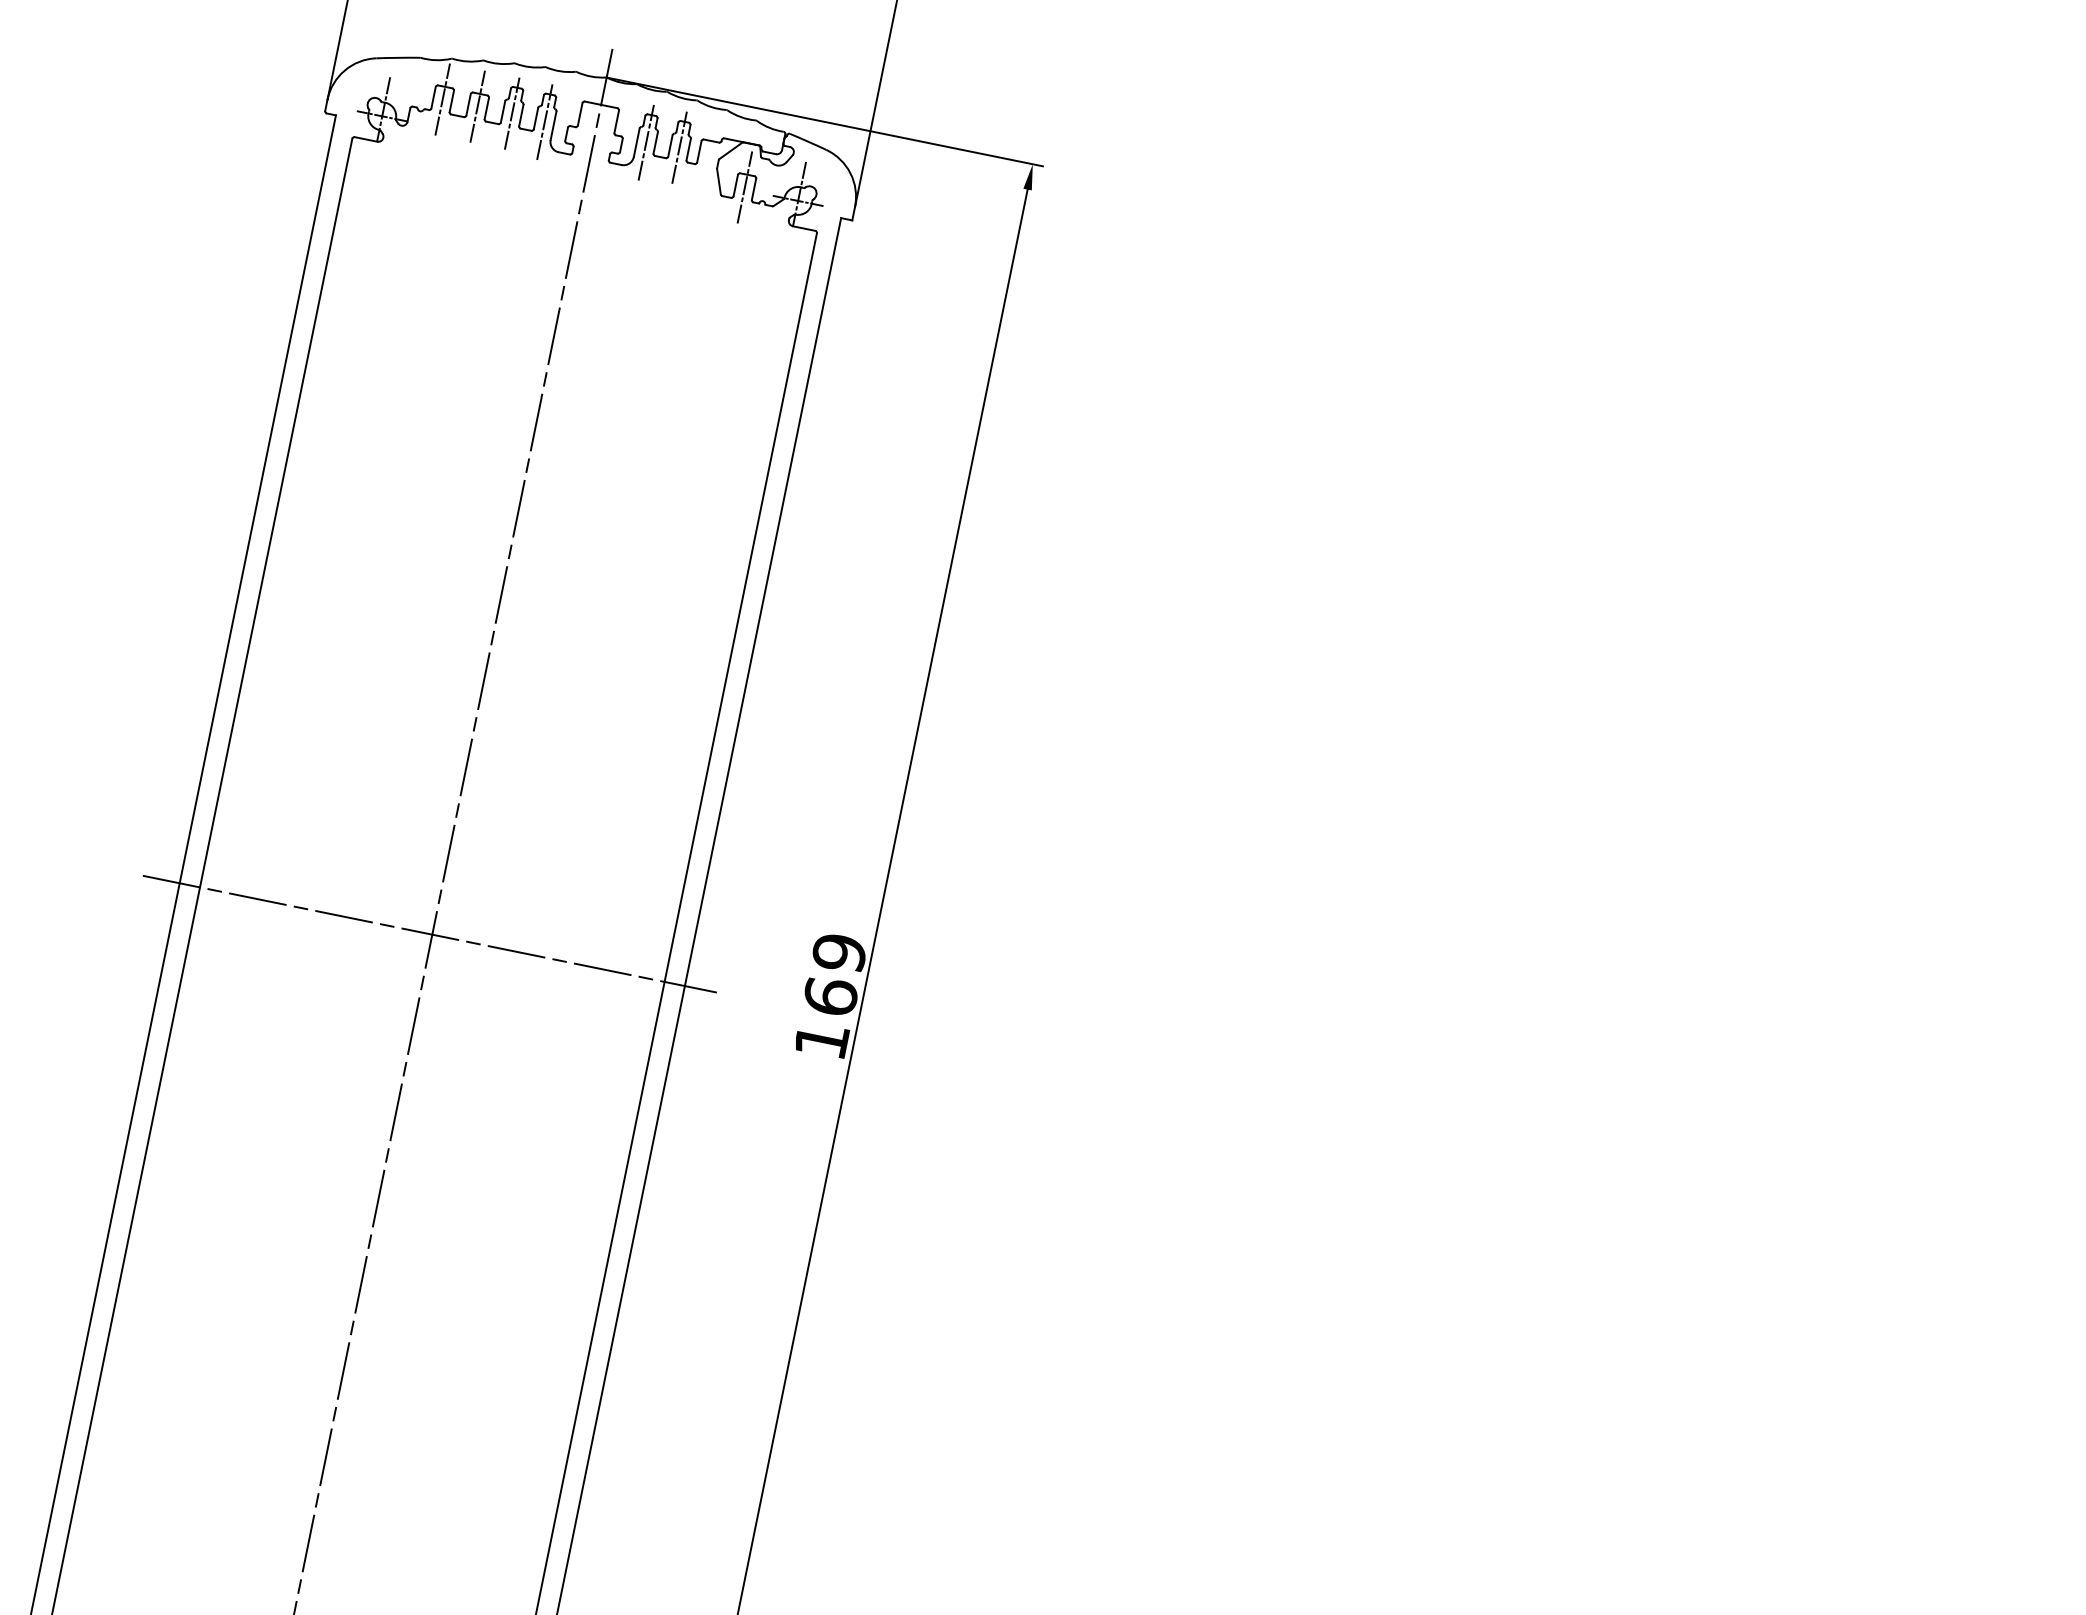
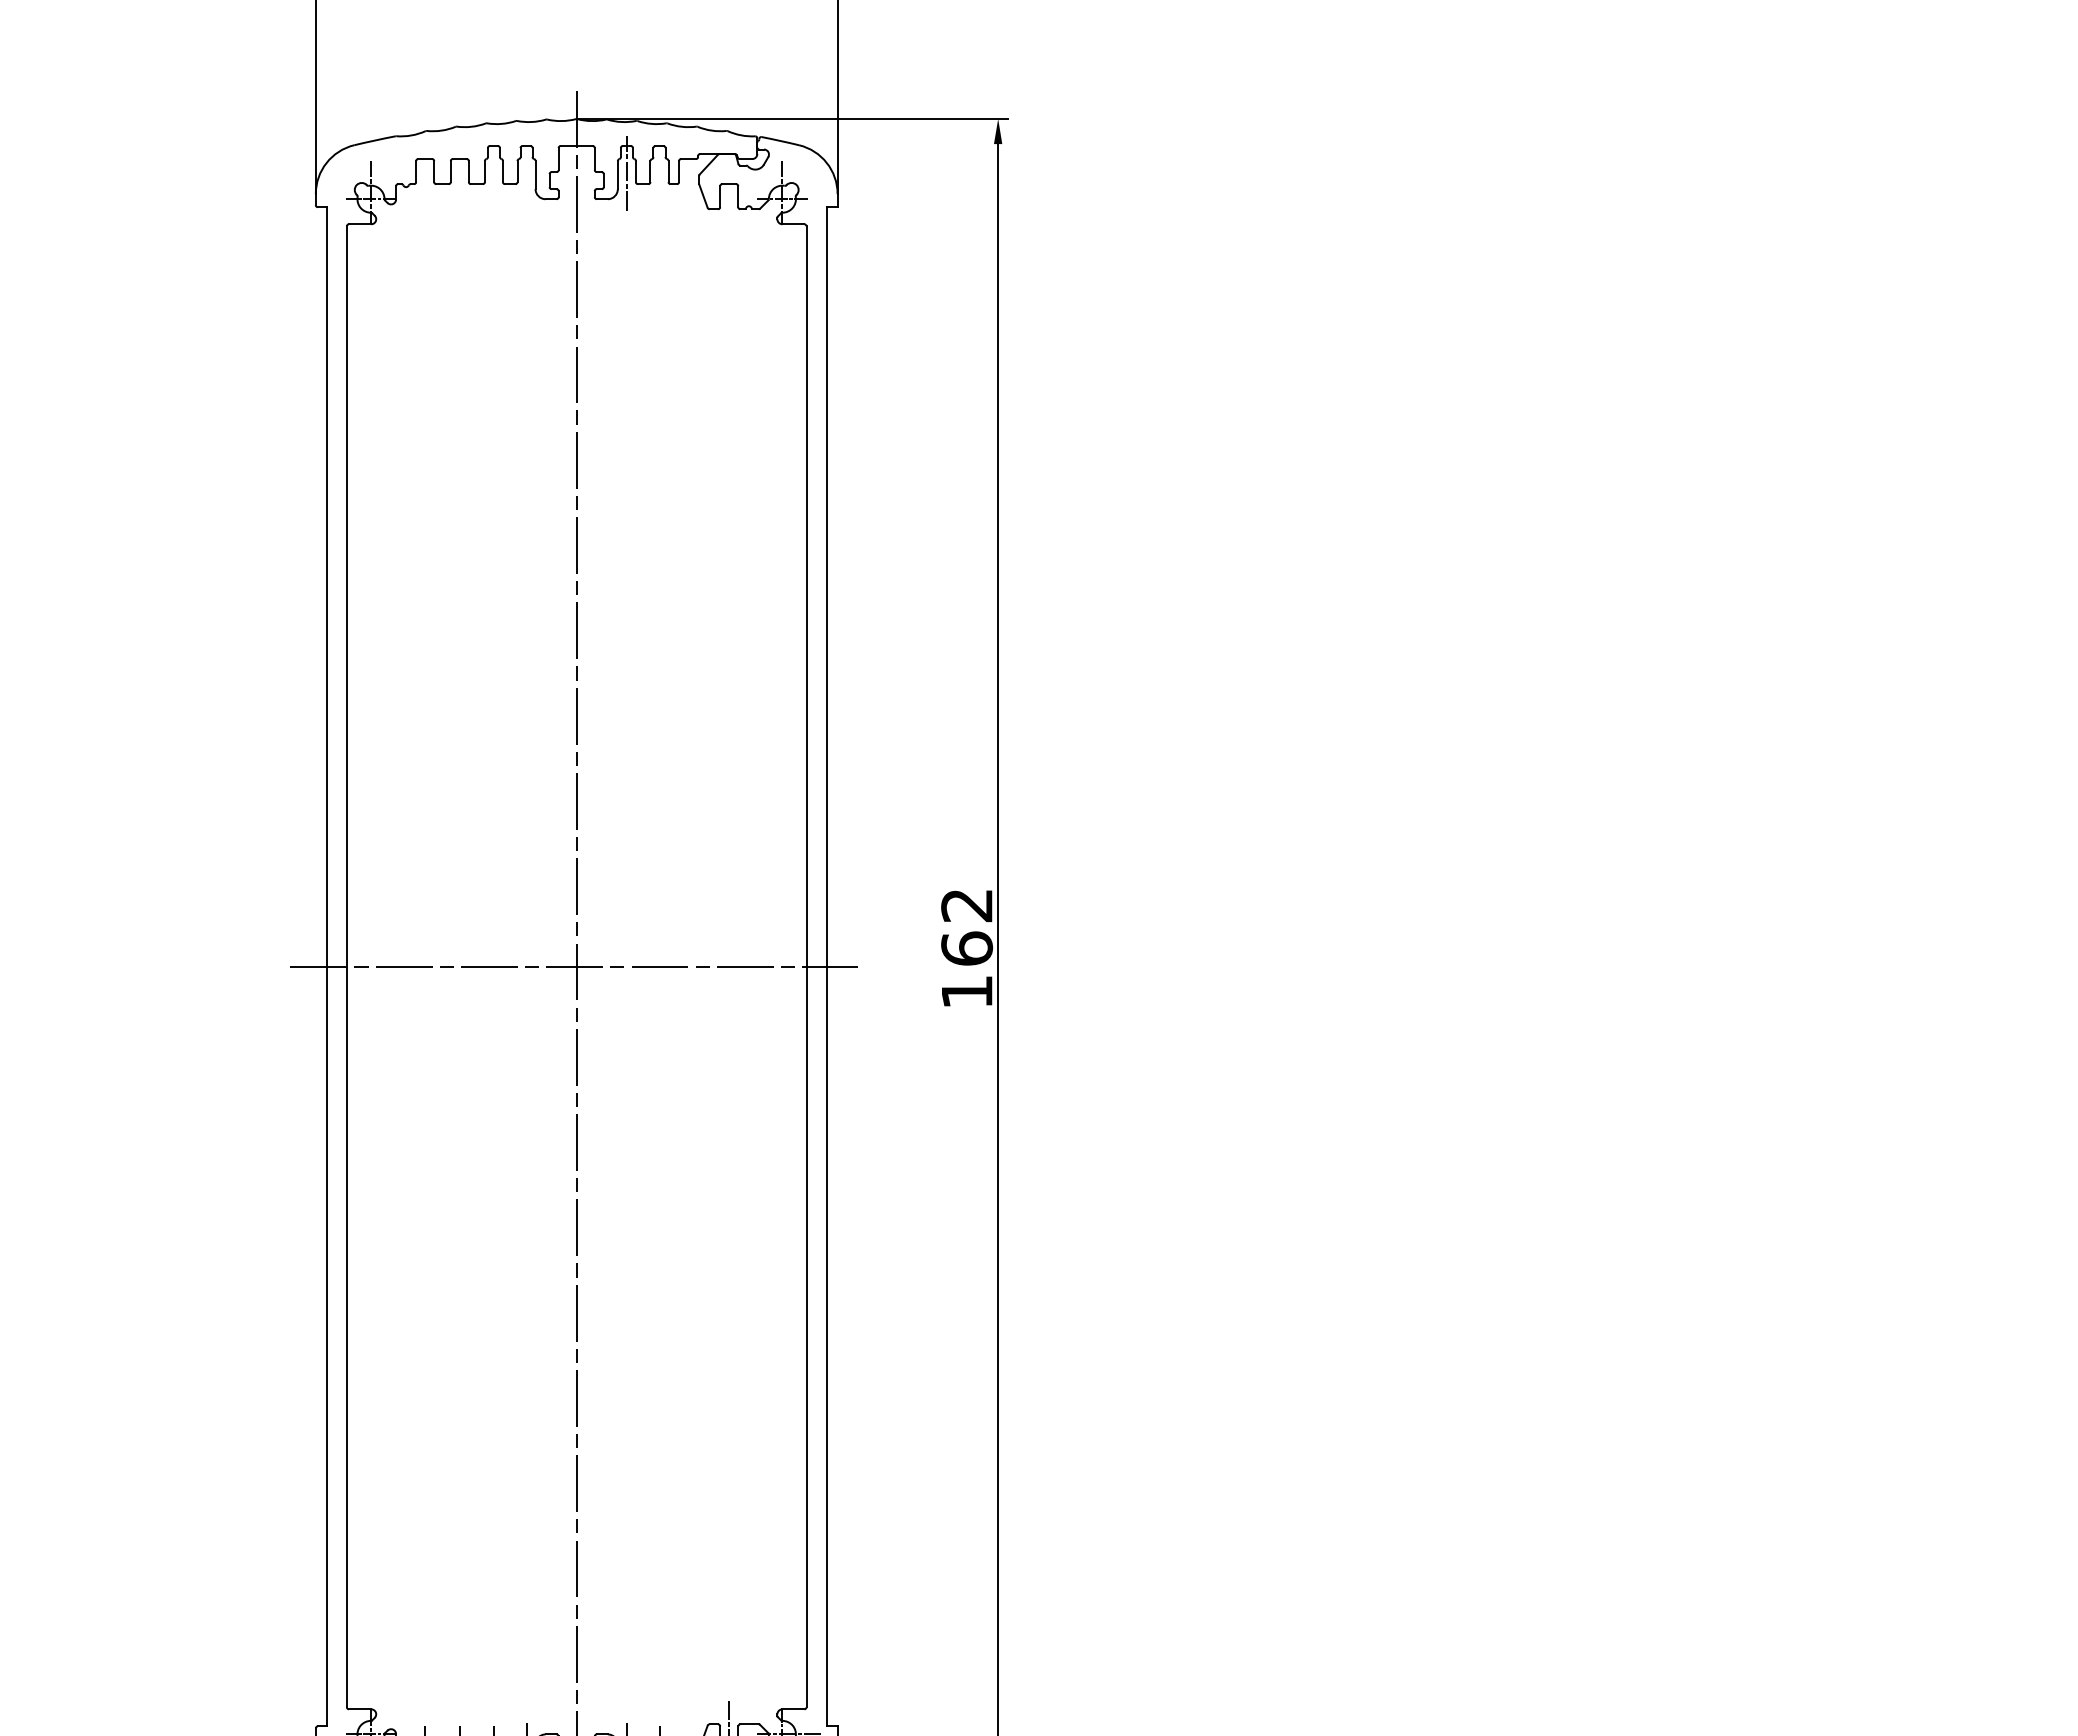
line: (443, 99) -> (425, 171), removed
line: (477, 106) -> (459, 171), removed
line: (511, 113) -> (493, 171), removed
line: (544, 121) -> (526, 172), removed
line: (679, 147) -> (659, 171), removed
line: (745, 187) -> (729, 196), removed
text: (840, 953) -> (967, 905), 169 -> 162

